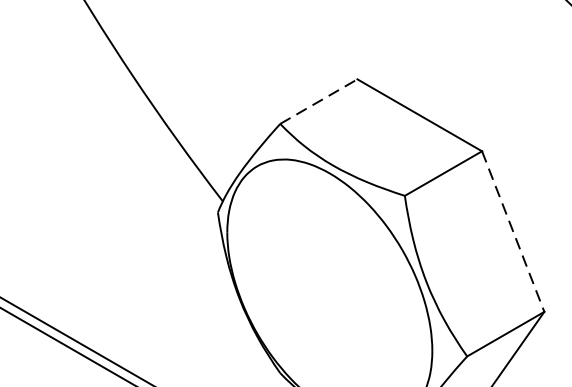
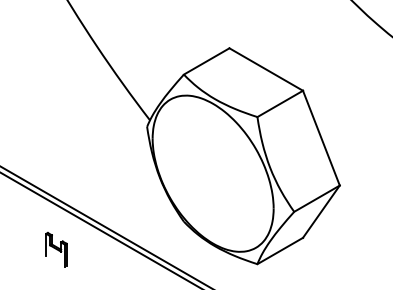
line: (320, 101) -> (207, 61), dashed -> solid
line: (513, 232) -> (321, 138), dashed -> solid

